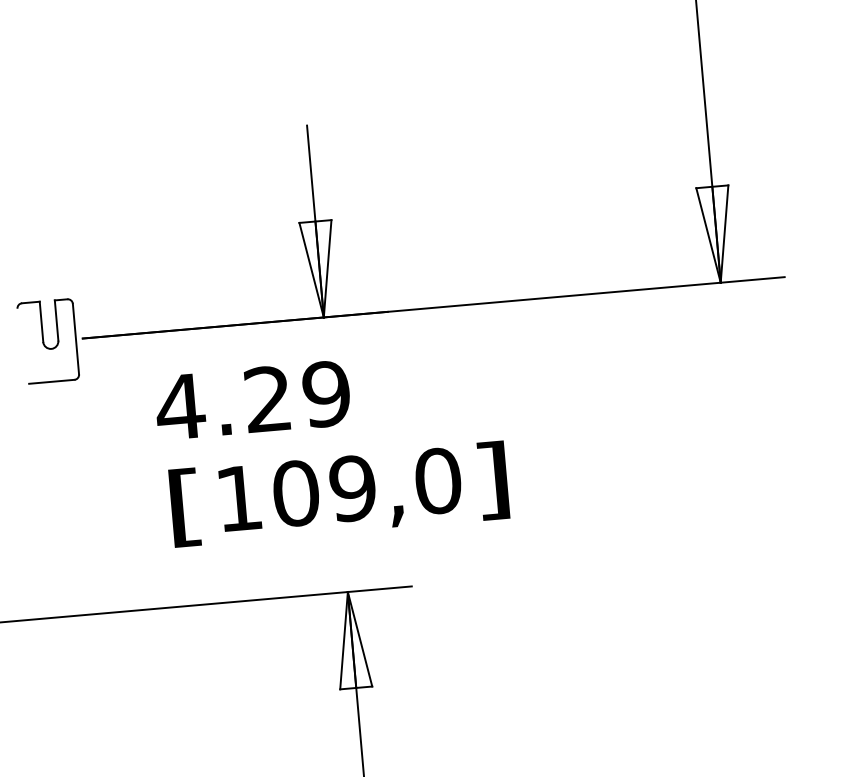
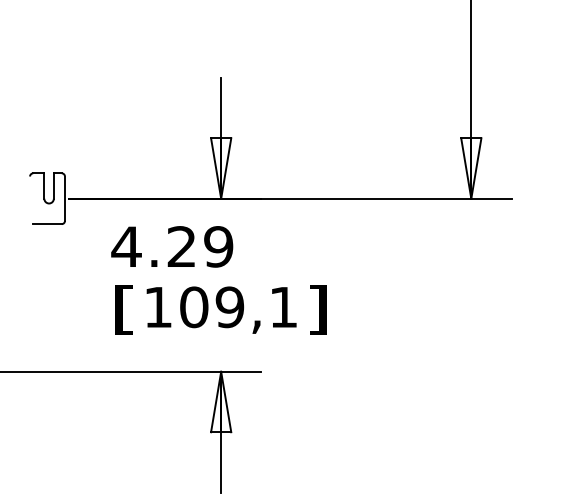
text: (437, 481) -> (283, 307), 109,0 -> 109,1

